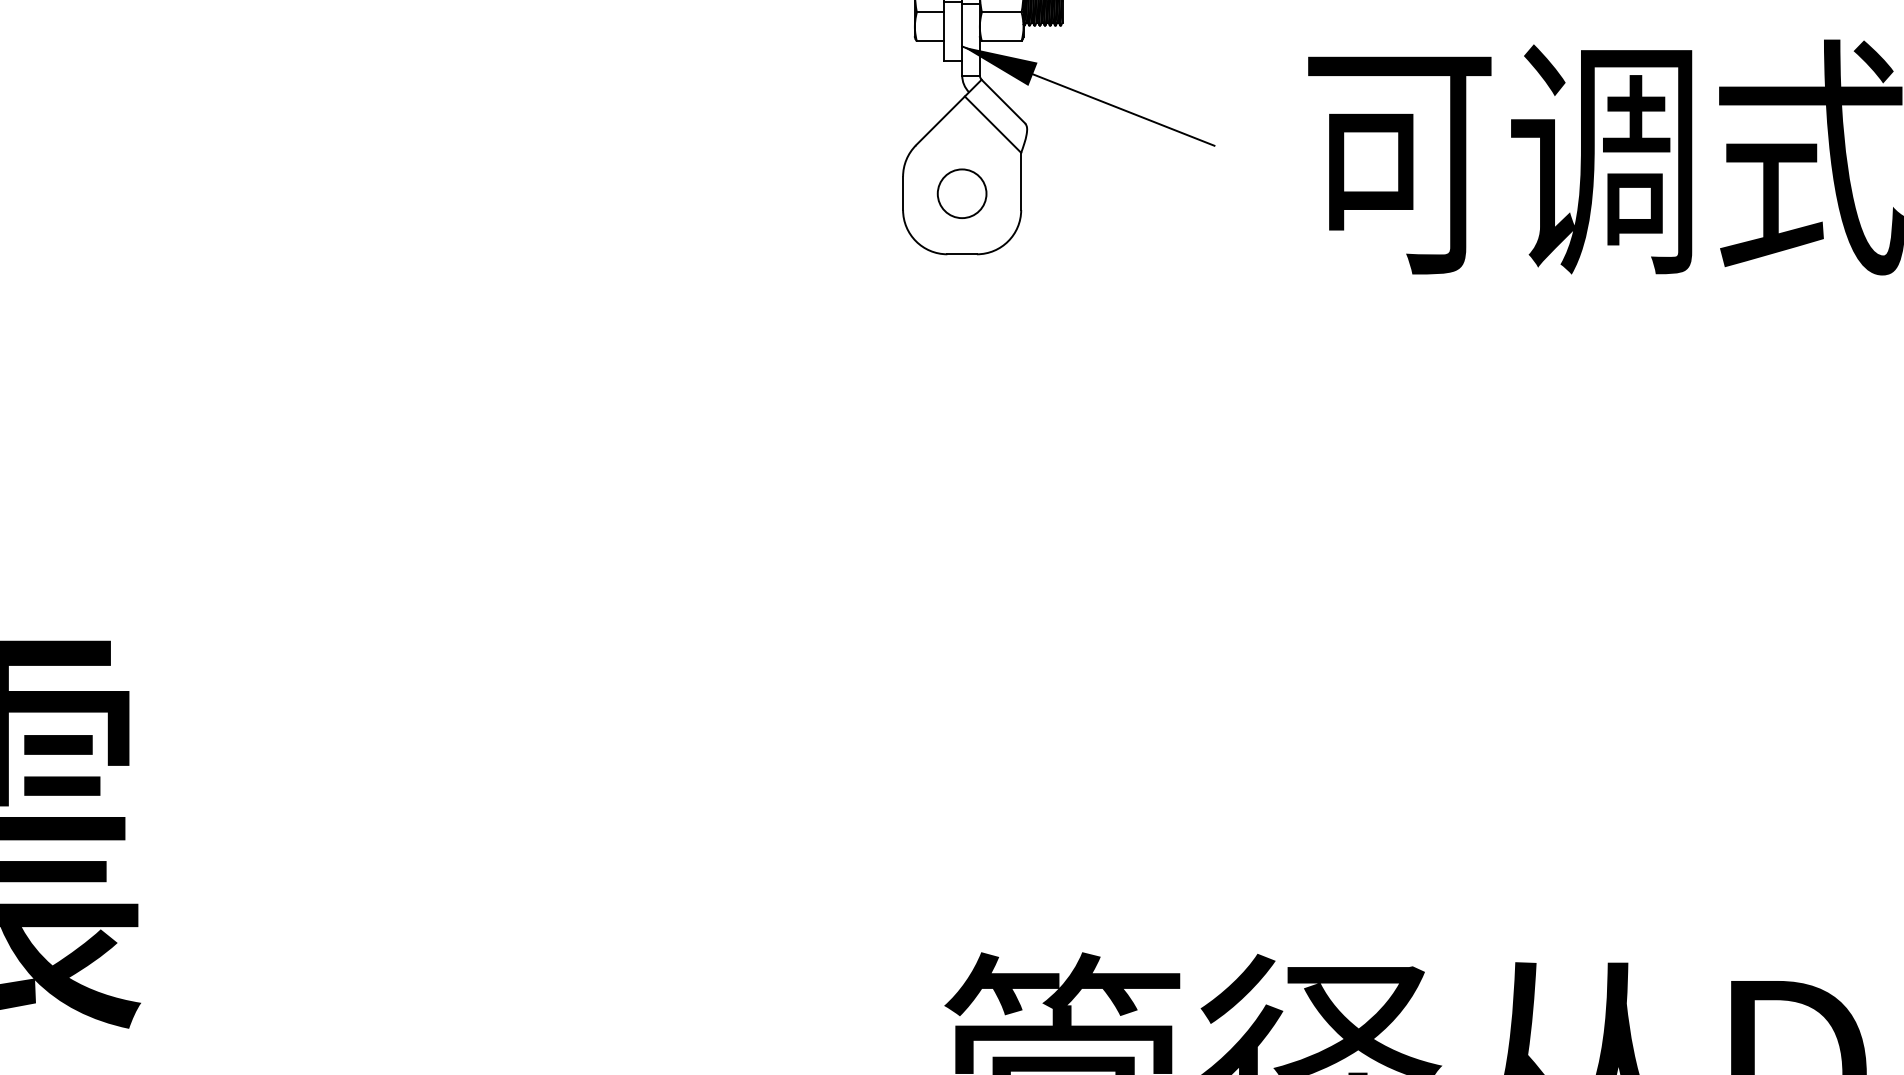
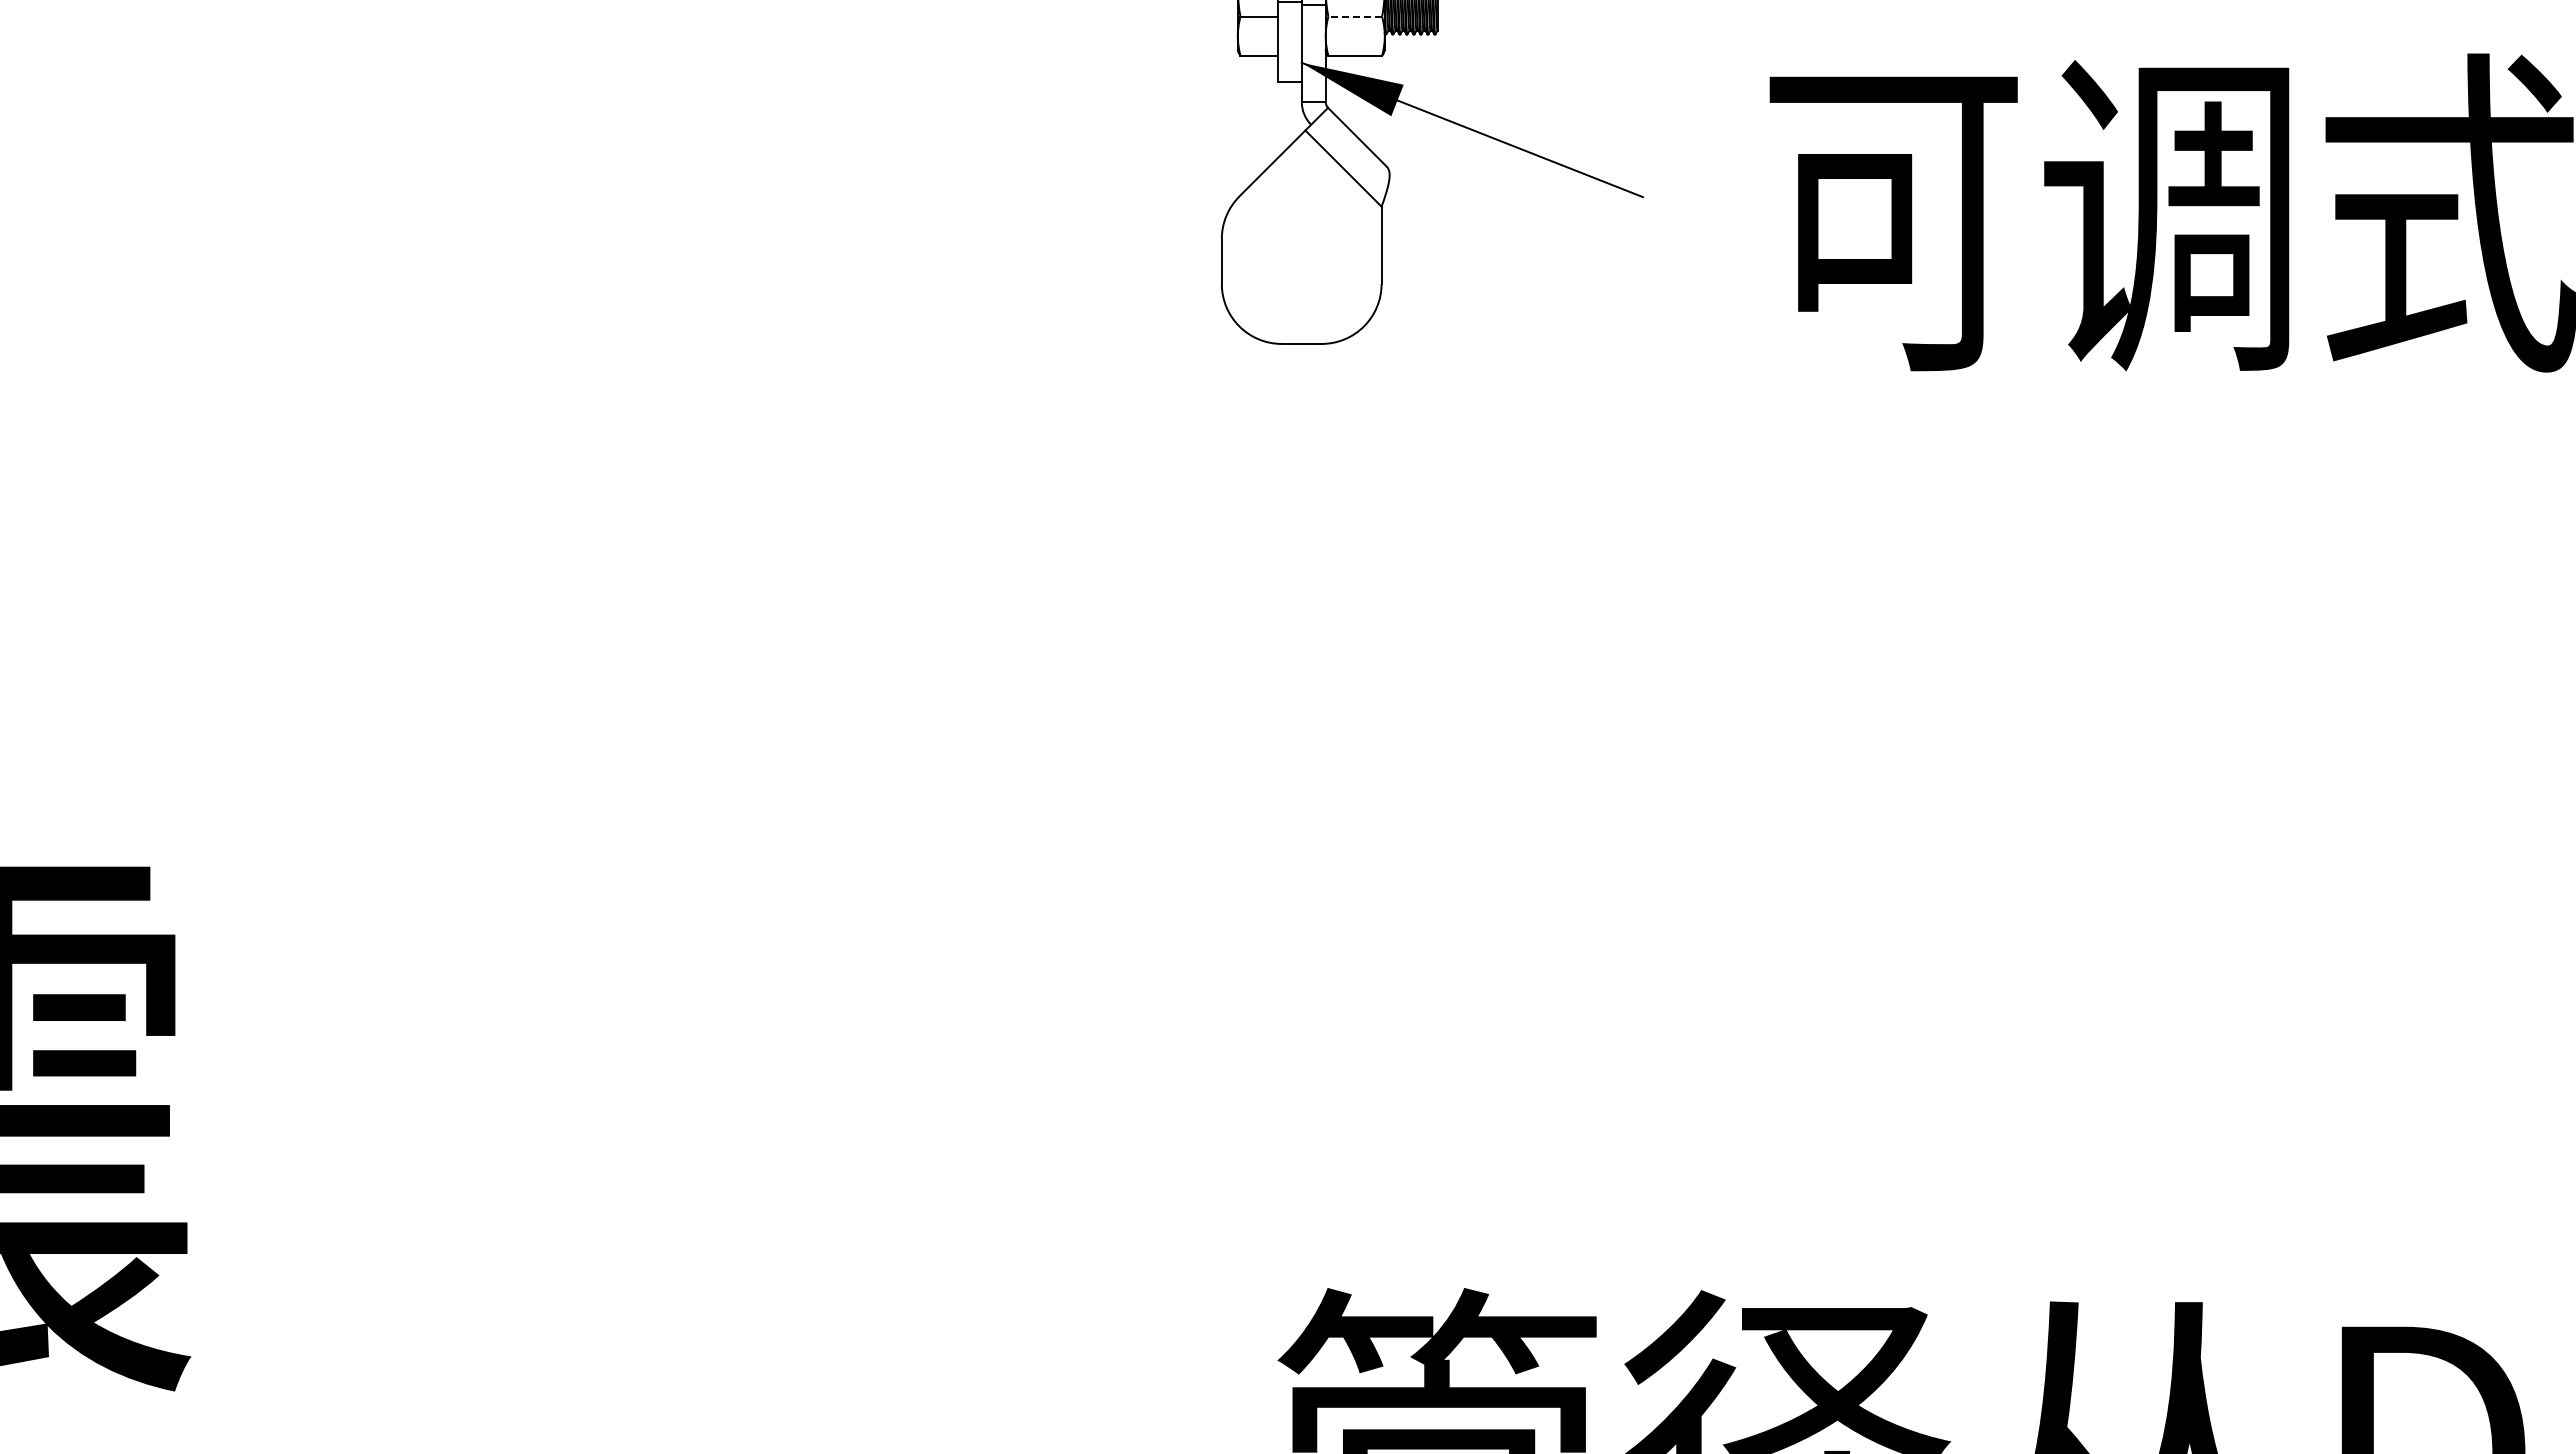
line: (1001, 12) -> (1355, 16), solid -> dashed
circle: (961, 193) -> (1301, 261), removed

